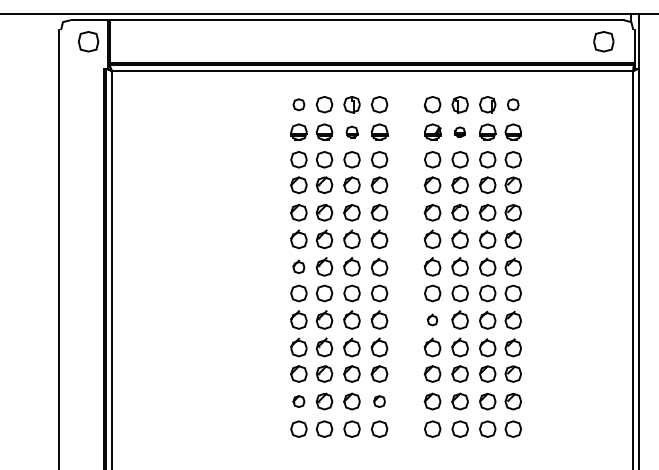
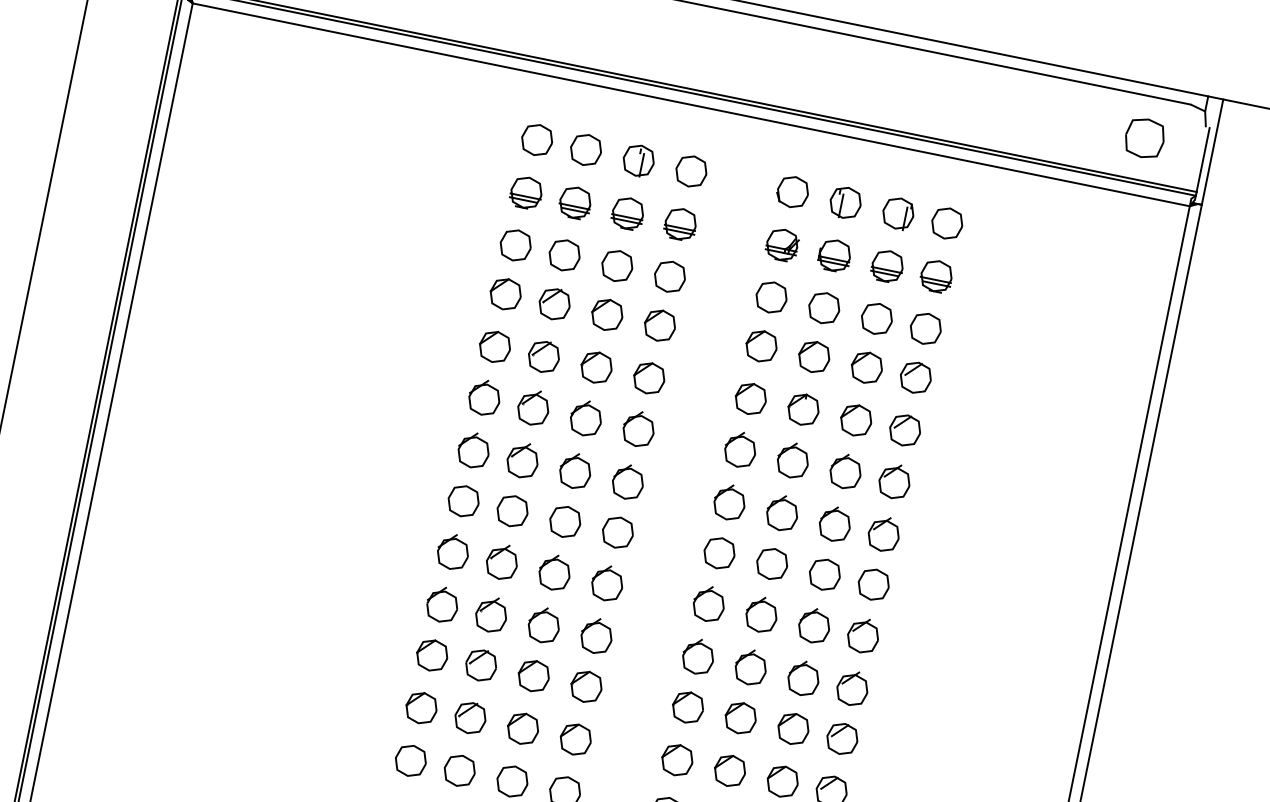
part: (298, 104) -> (536, 139), size x1.43
part: (512, 104) -> (945, 222), size x1.43
part: (351, 131) -> (627, 211), size x1.43
part: (459, 131) -> (833, 253), size x1.67
part: (298, 266) -> (473, 449), size x1.43
part: (432, 319) -> (708, 602), size x1.67
part: (298, 401) -> (420, 707), size x1.43
part: (379, 401) -> (575, 739), size x1.43

